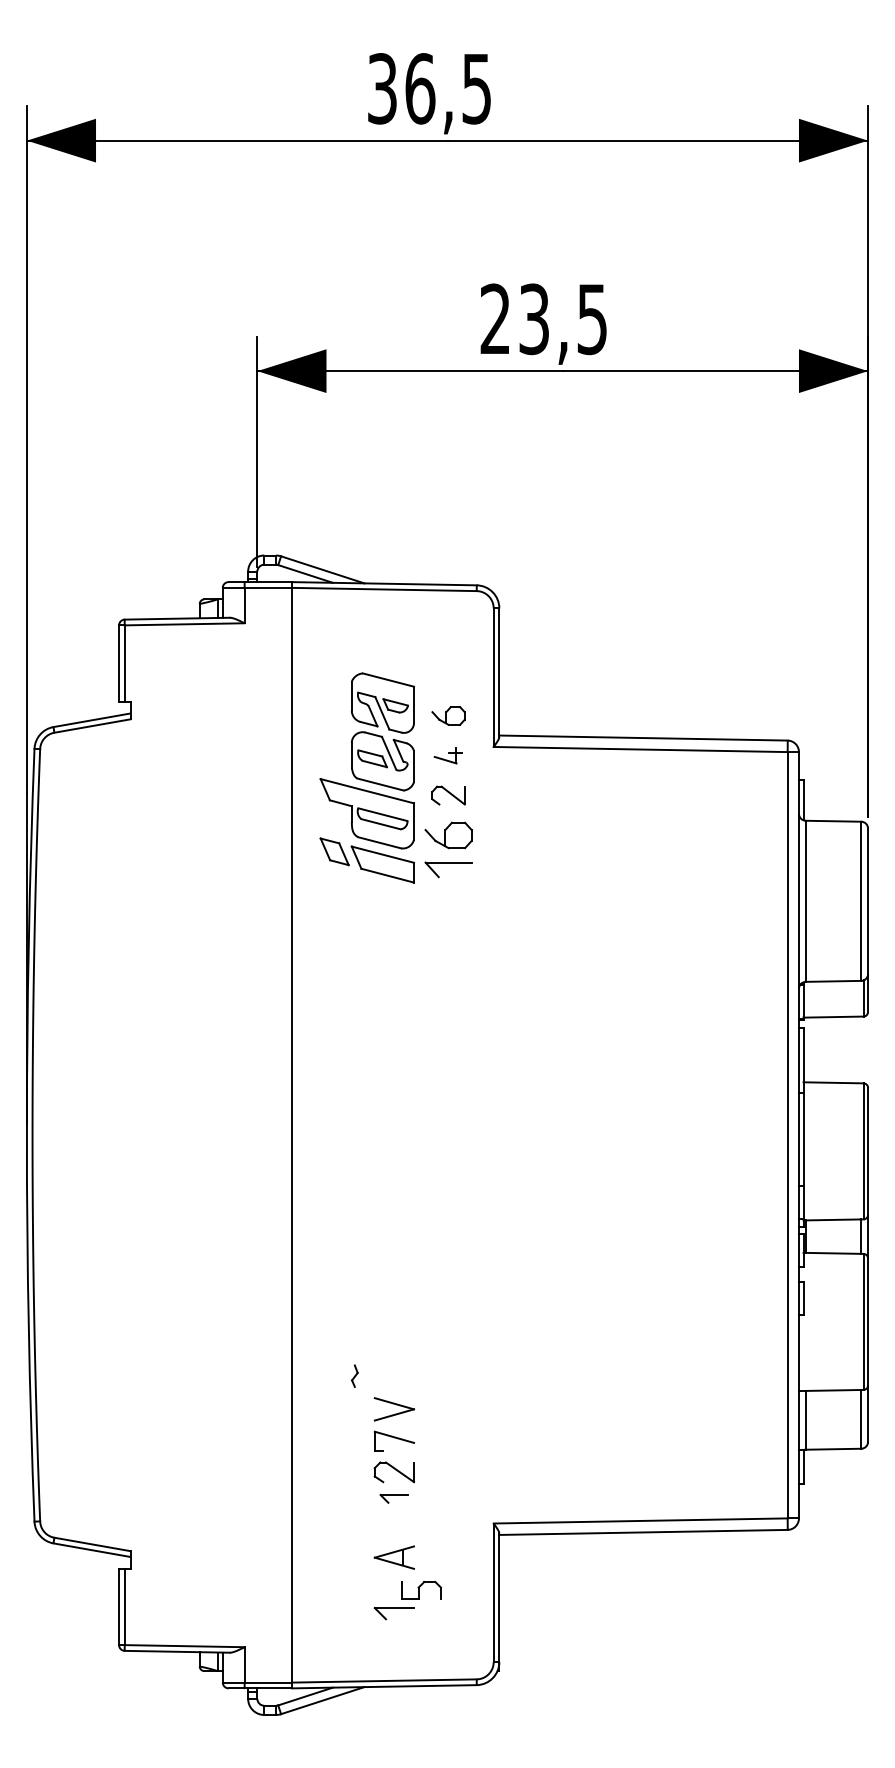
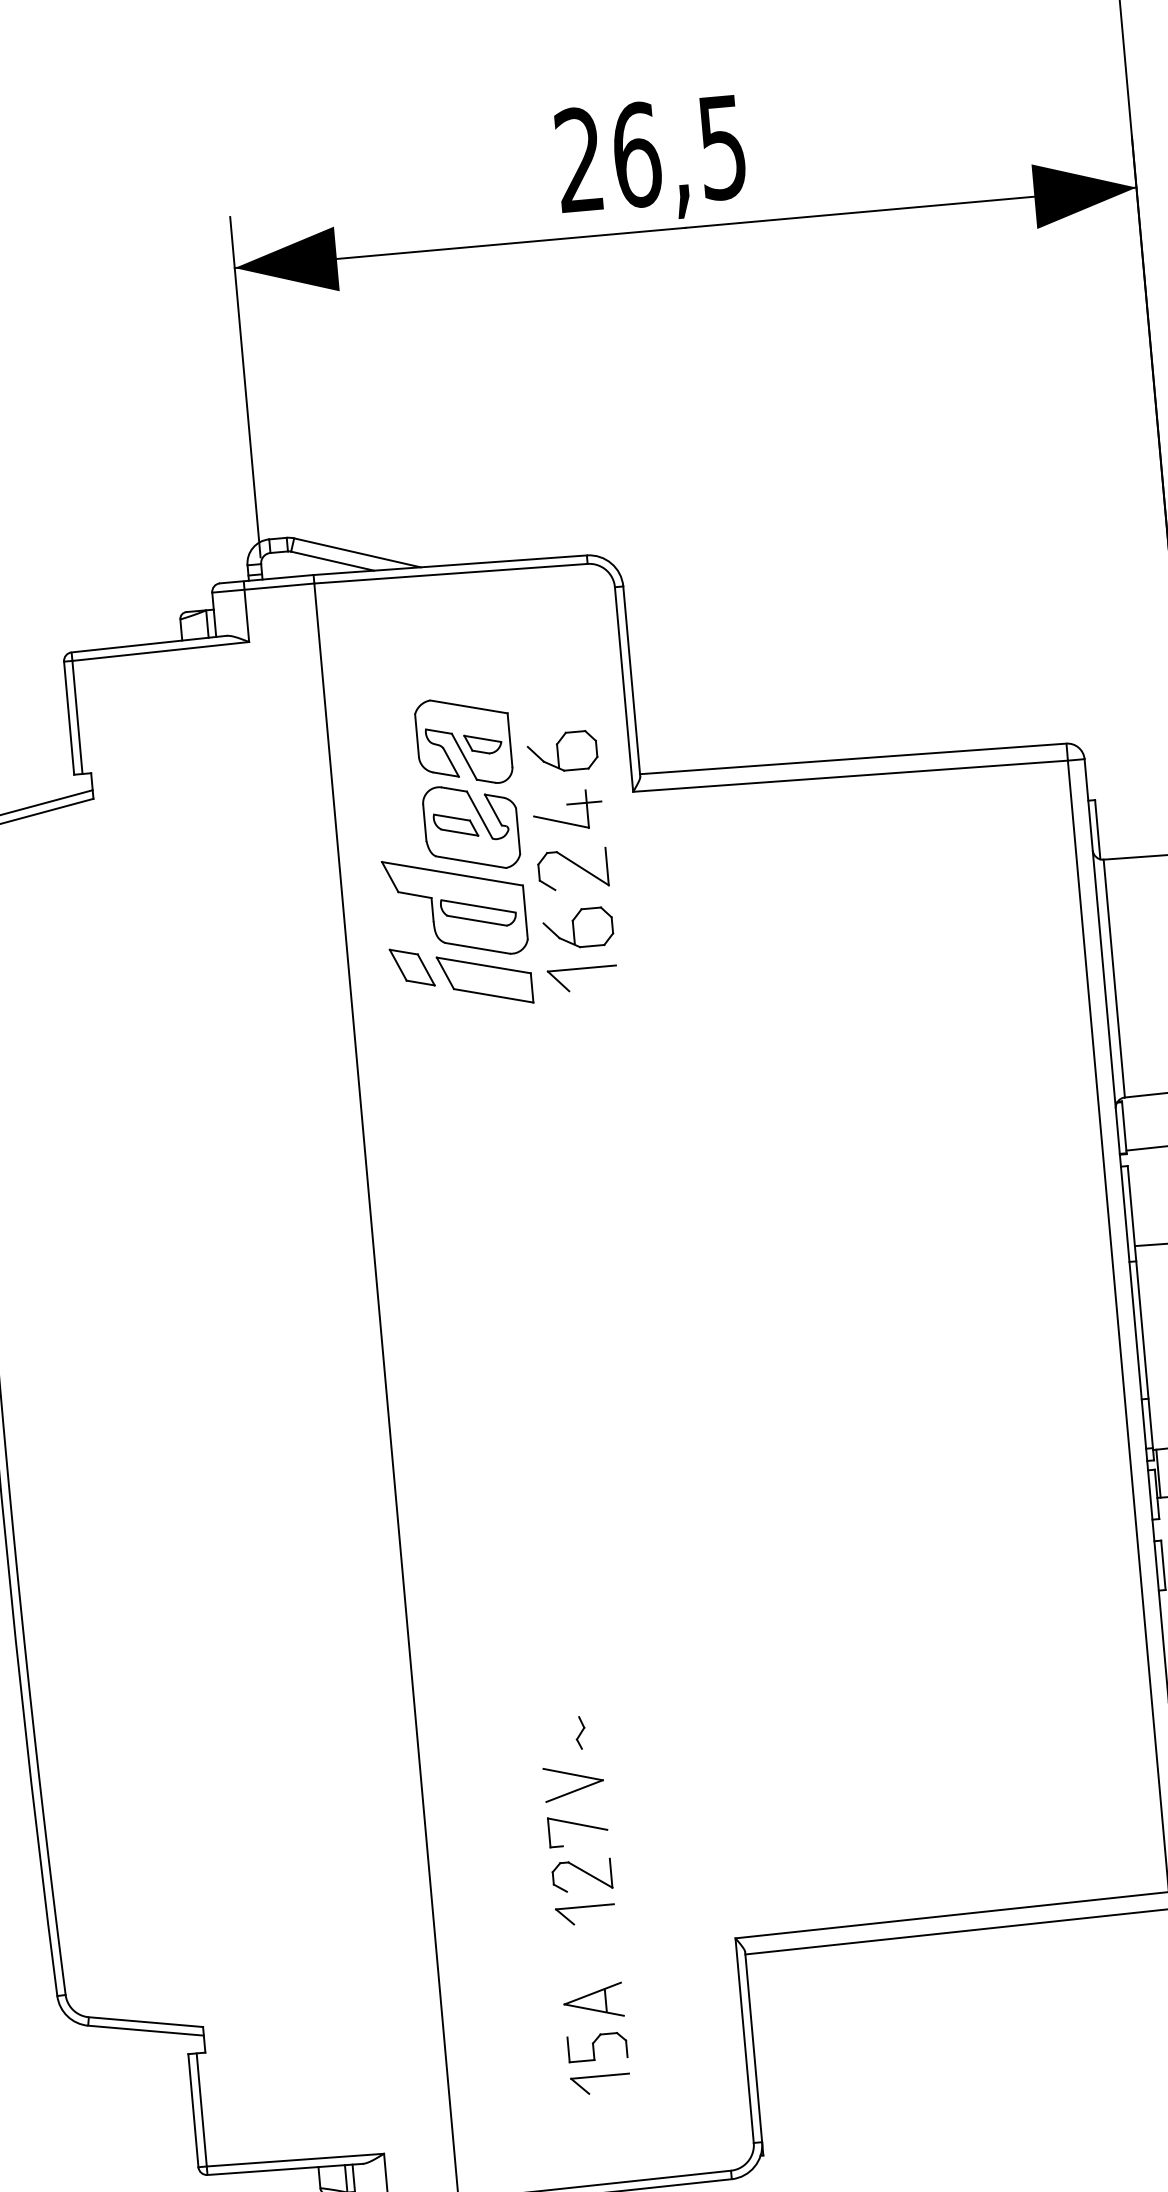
text: (534, 319) -> (637, 155), 23,5 -> 26,5
part: (448, 715) -> (562, 751), size x1.43
part: (448, 755) -> (567, 810), size x1.67
part: (448, 795) -> (572, 869), size x1.43
part: (354, 1375) -> (579, 1731), moved
part: (393, 1498) -> (584, 1914), size x1.43
part: (421, 1590) -> (597, 2047), moved

